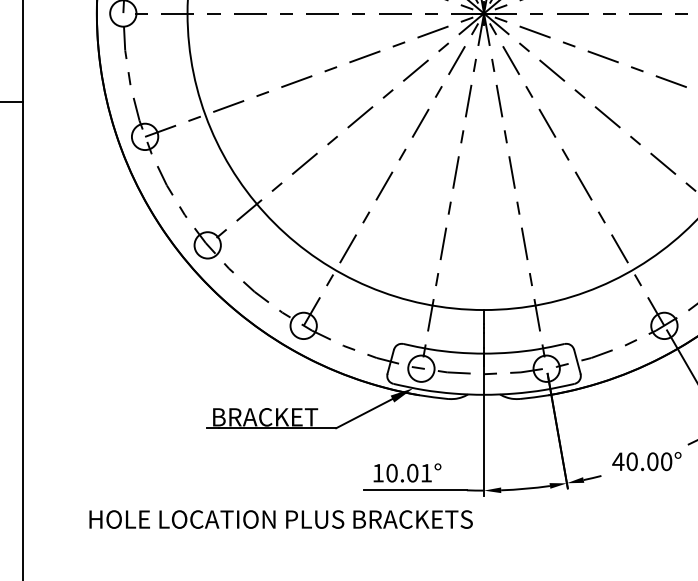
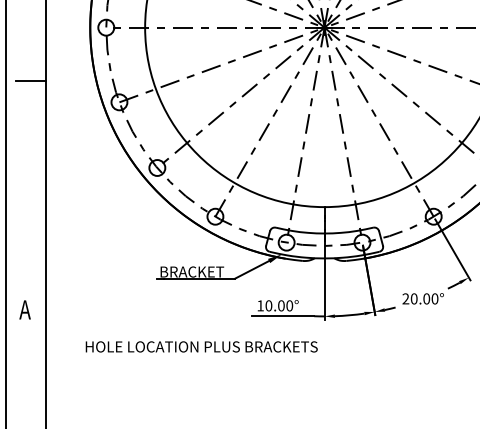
text: (617, 461) -> (405, 298), 40.00° -> 20.00°
text: (426, 472) -> (289, 305), 10.01° -> 10.00°
text: (280, 518) -> (201, 346), moved

